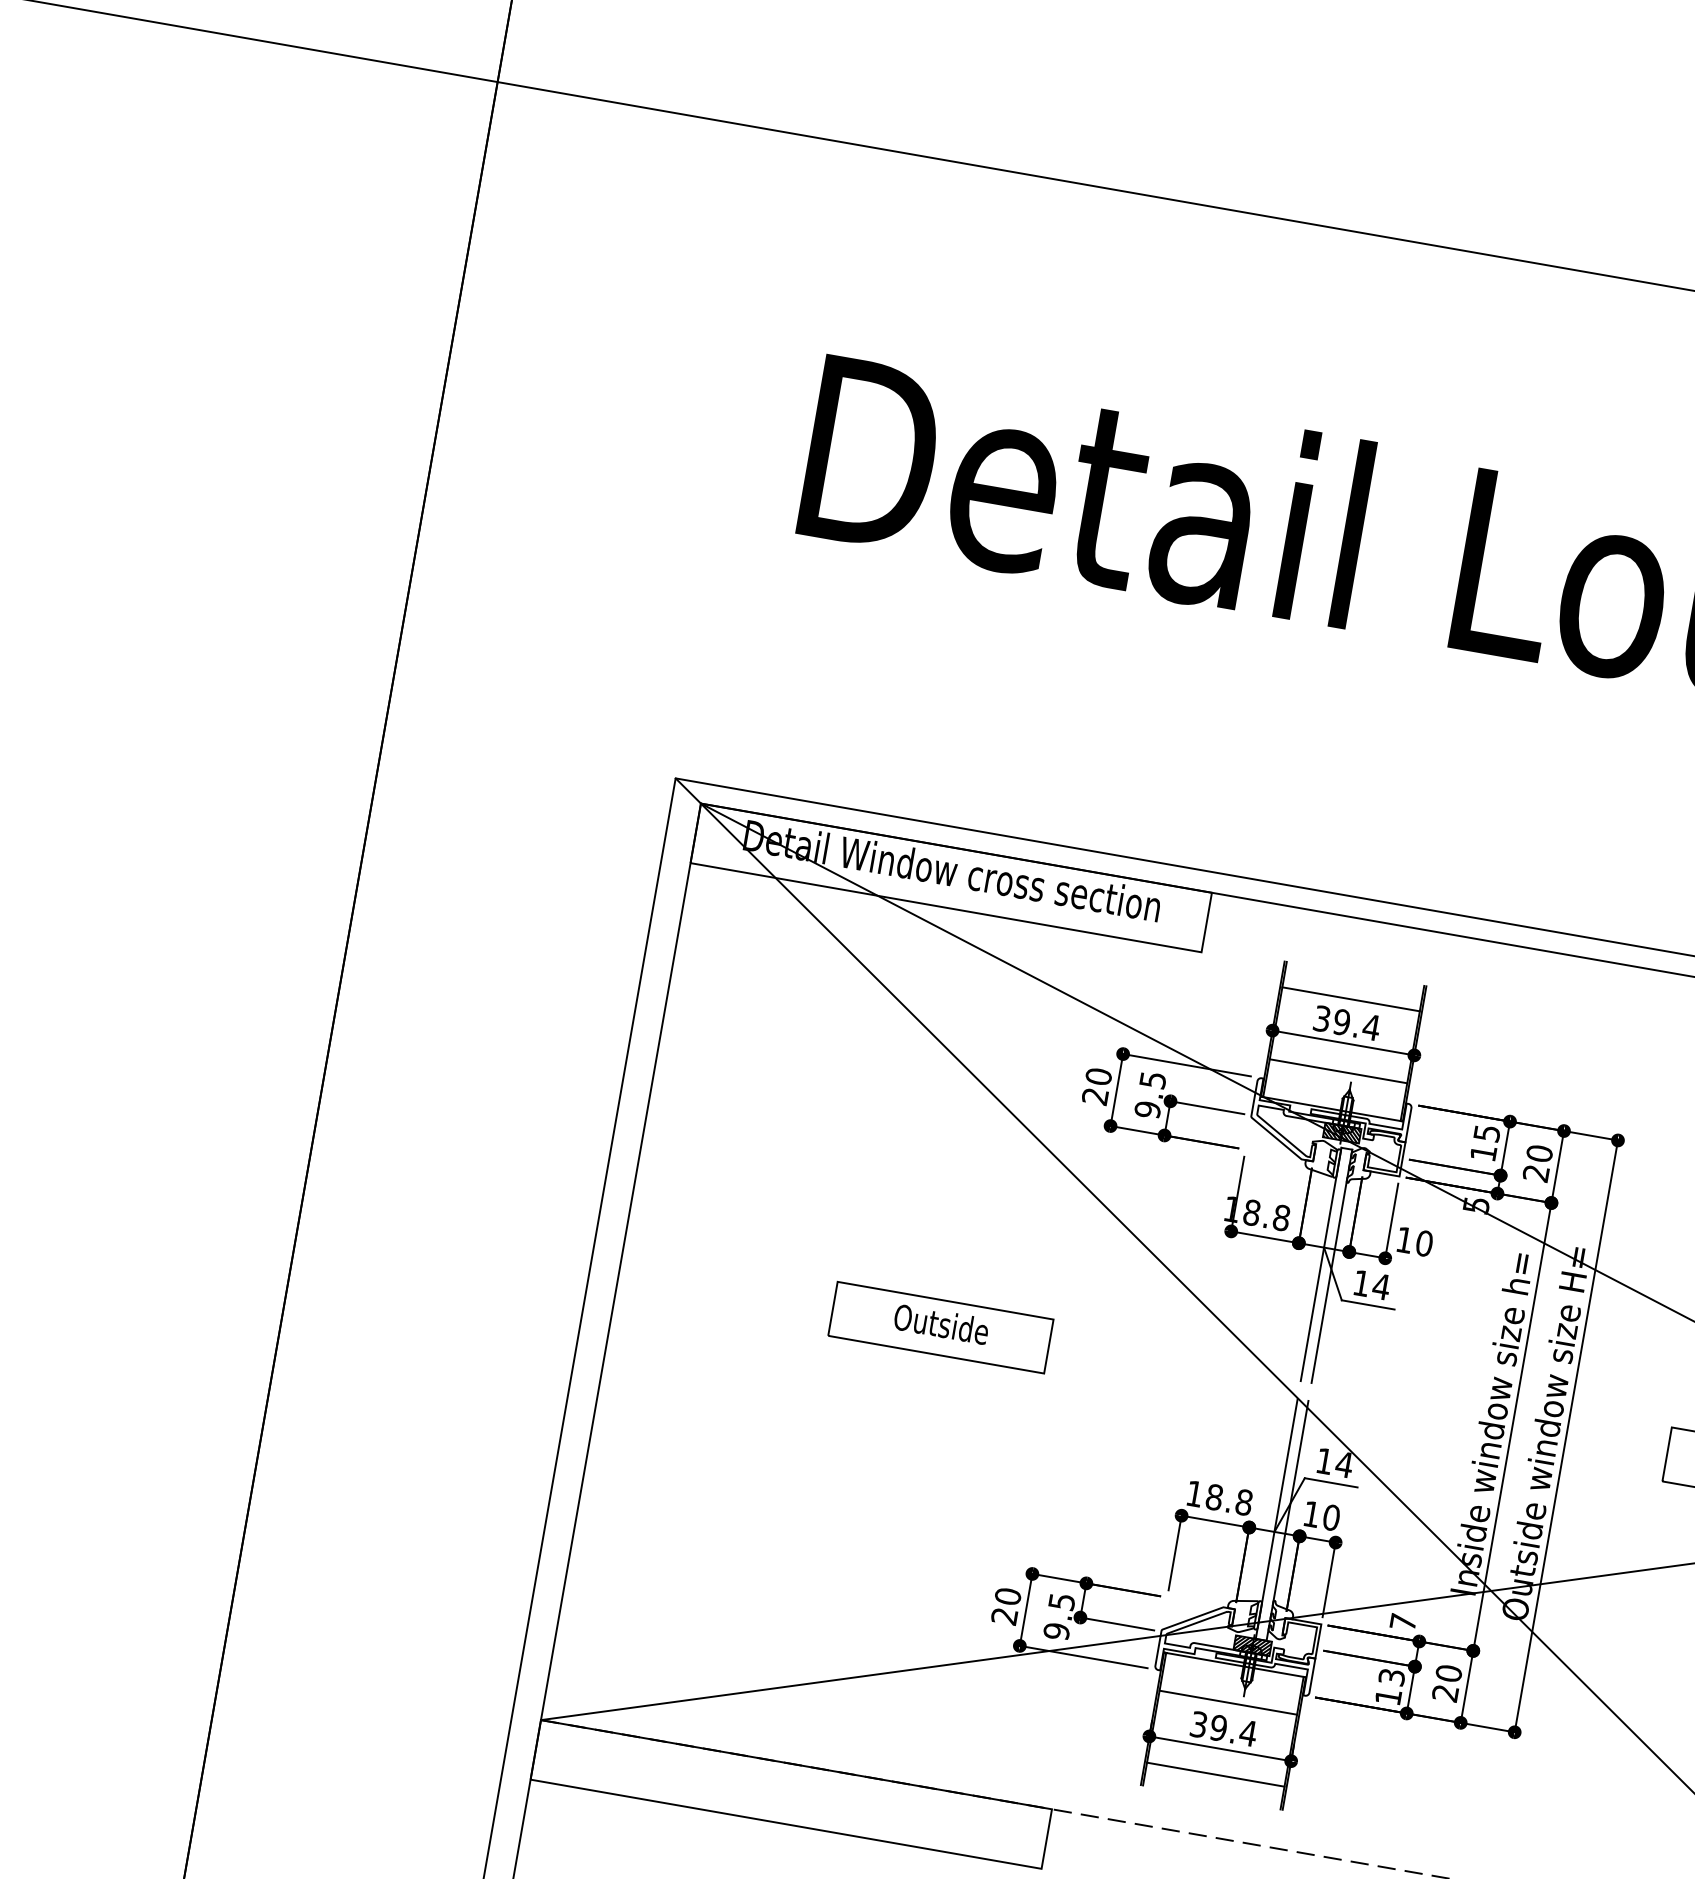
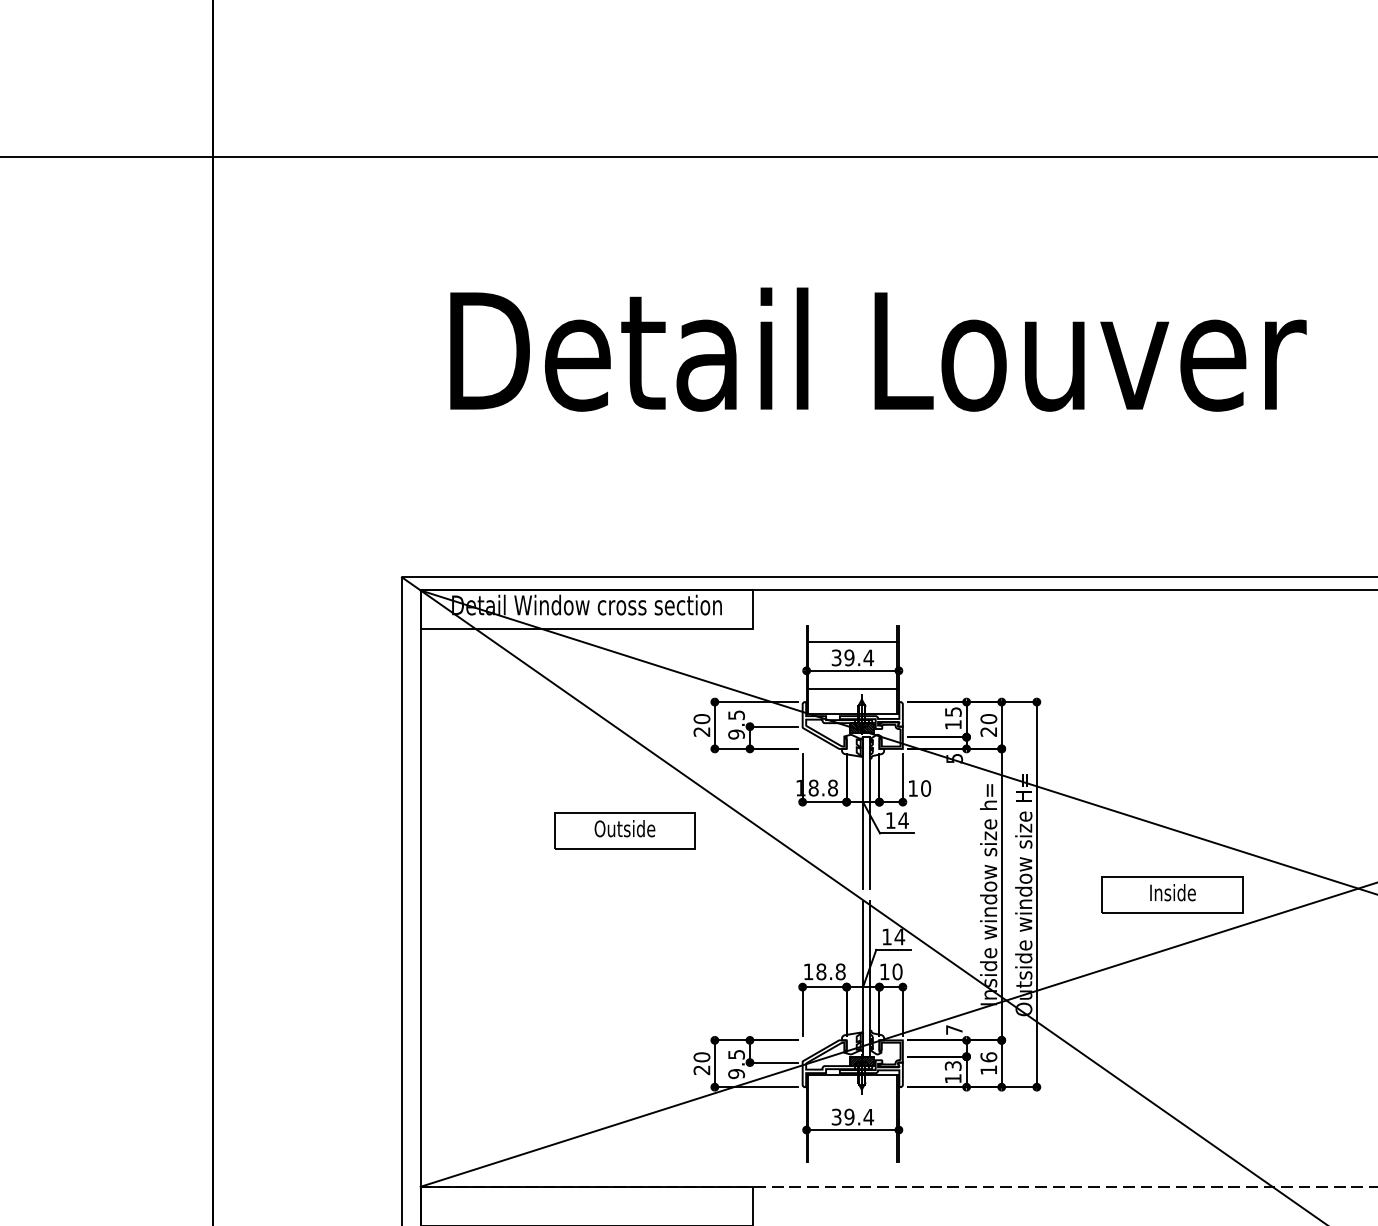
part: (940, 1326) -> (624, 830), moved
text: (1446, 1682) -> (988, 1063), 20 -> 16
line: (1227, 1703) -> (852, 1100), removed
line: (1215, 1774) -> (852, 1146), removed

